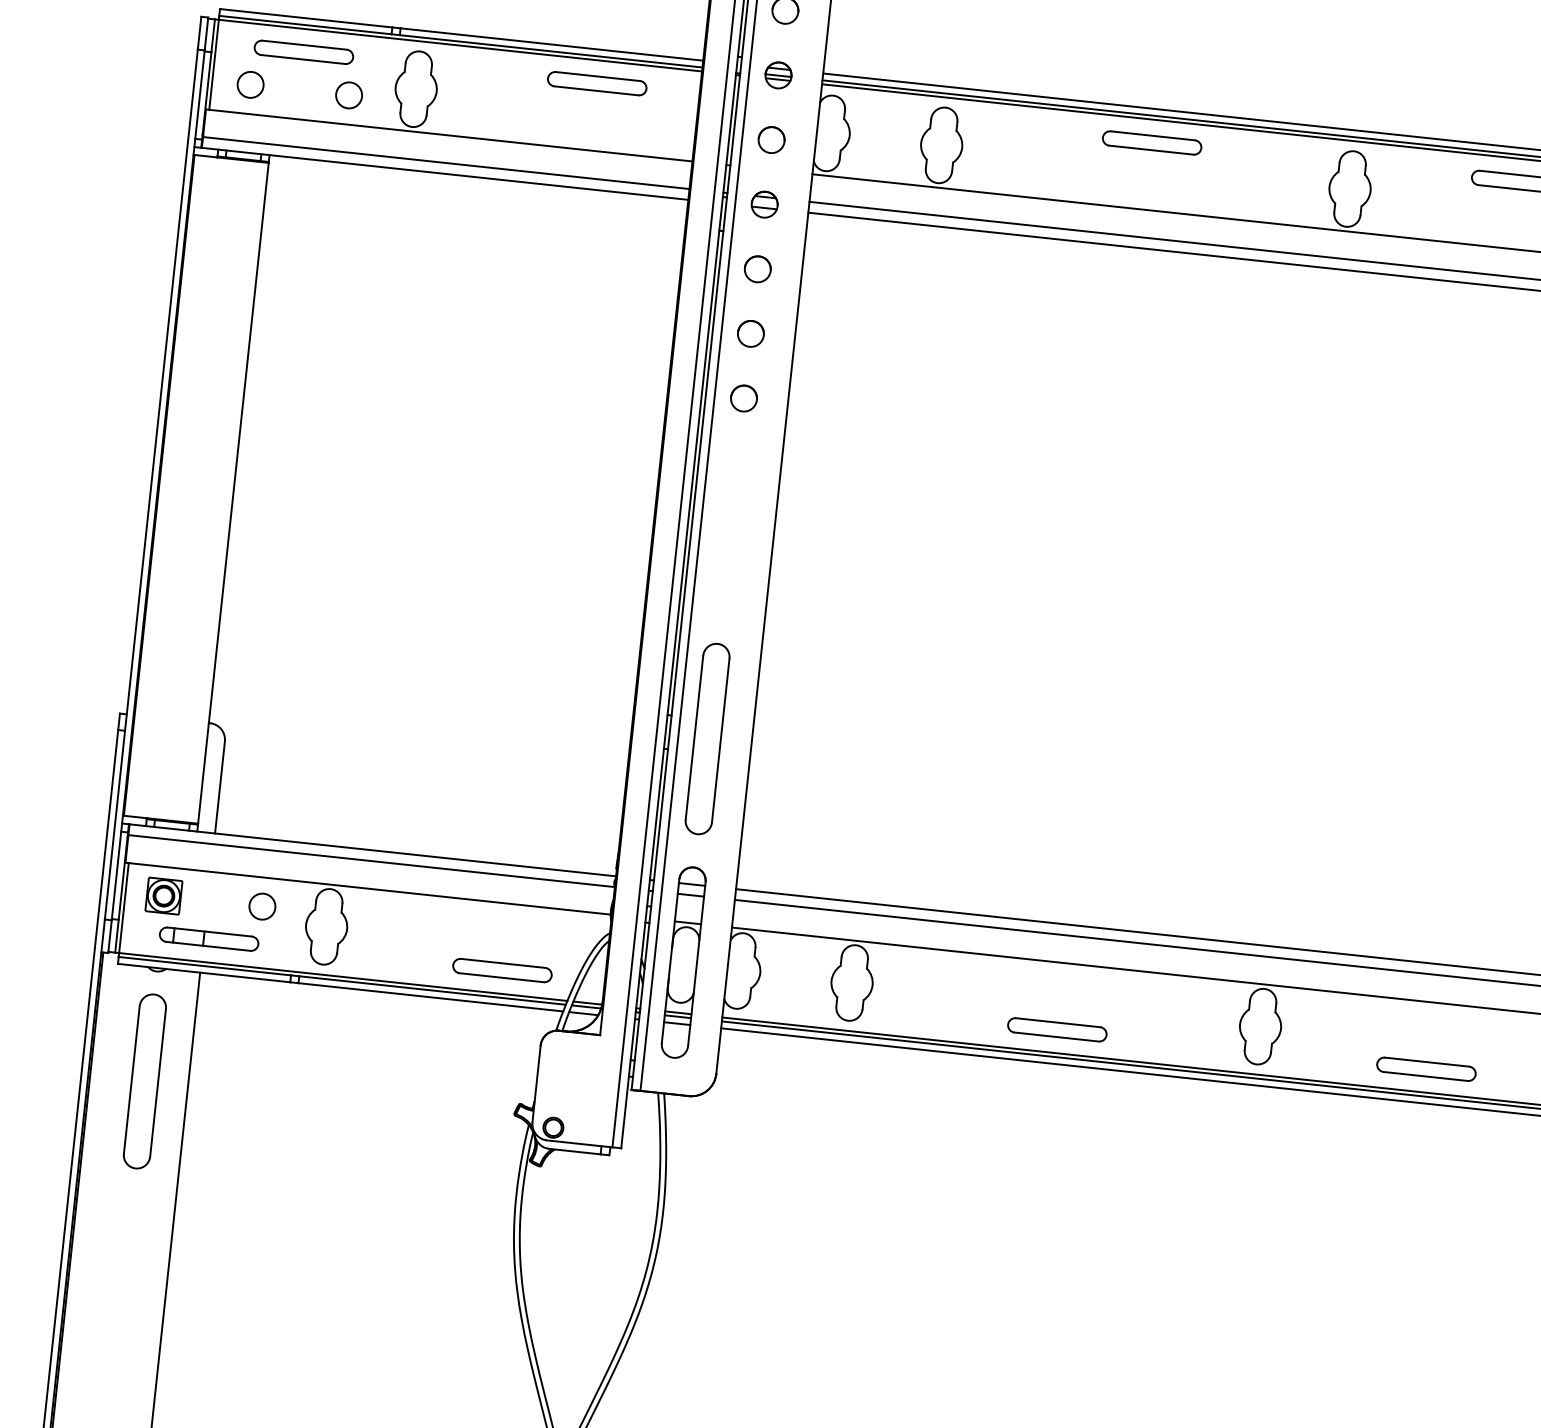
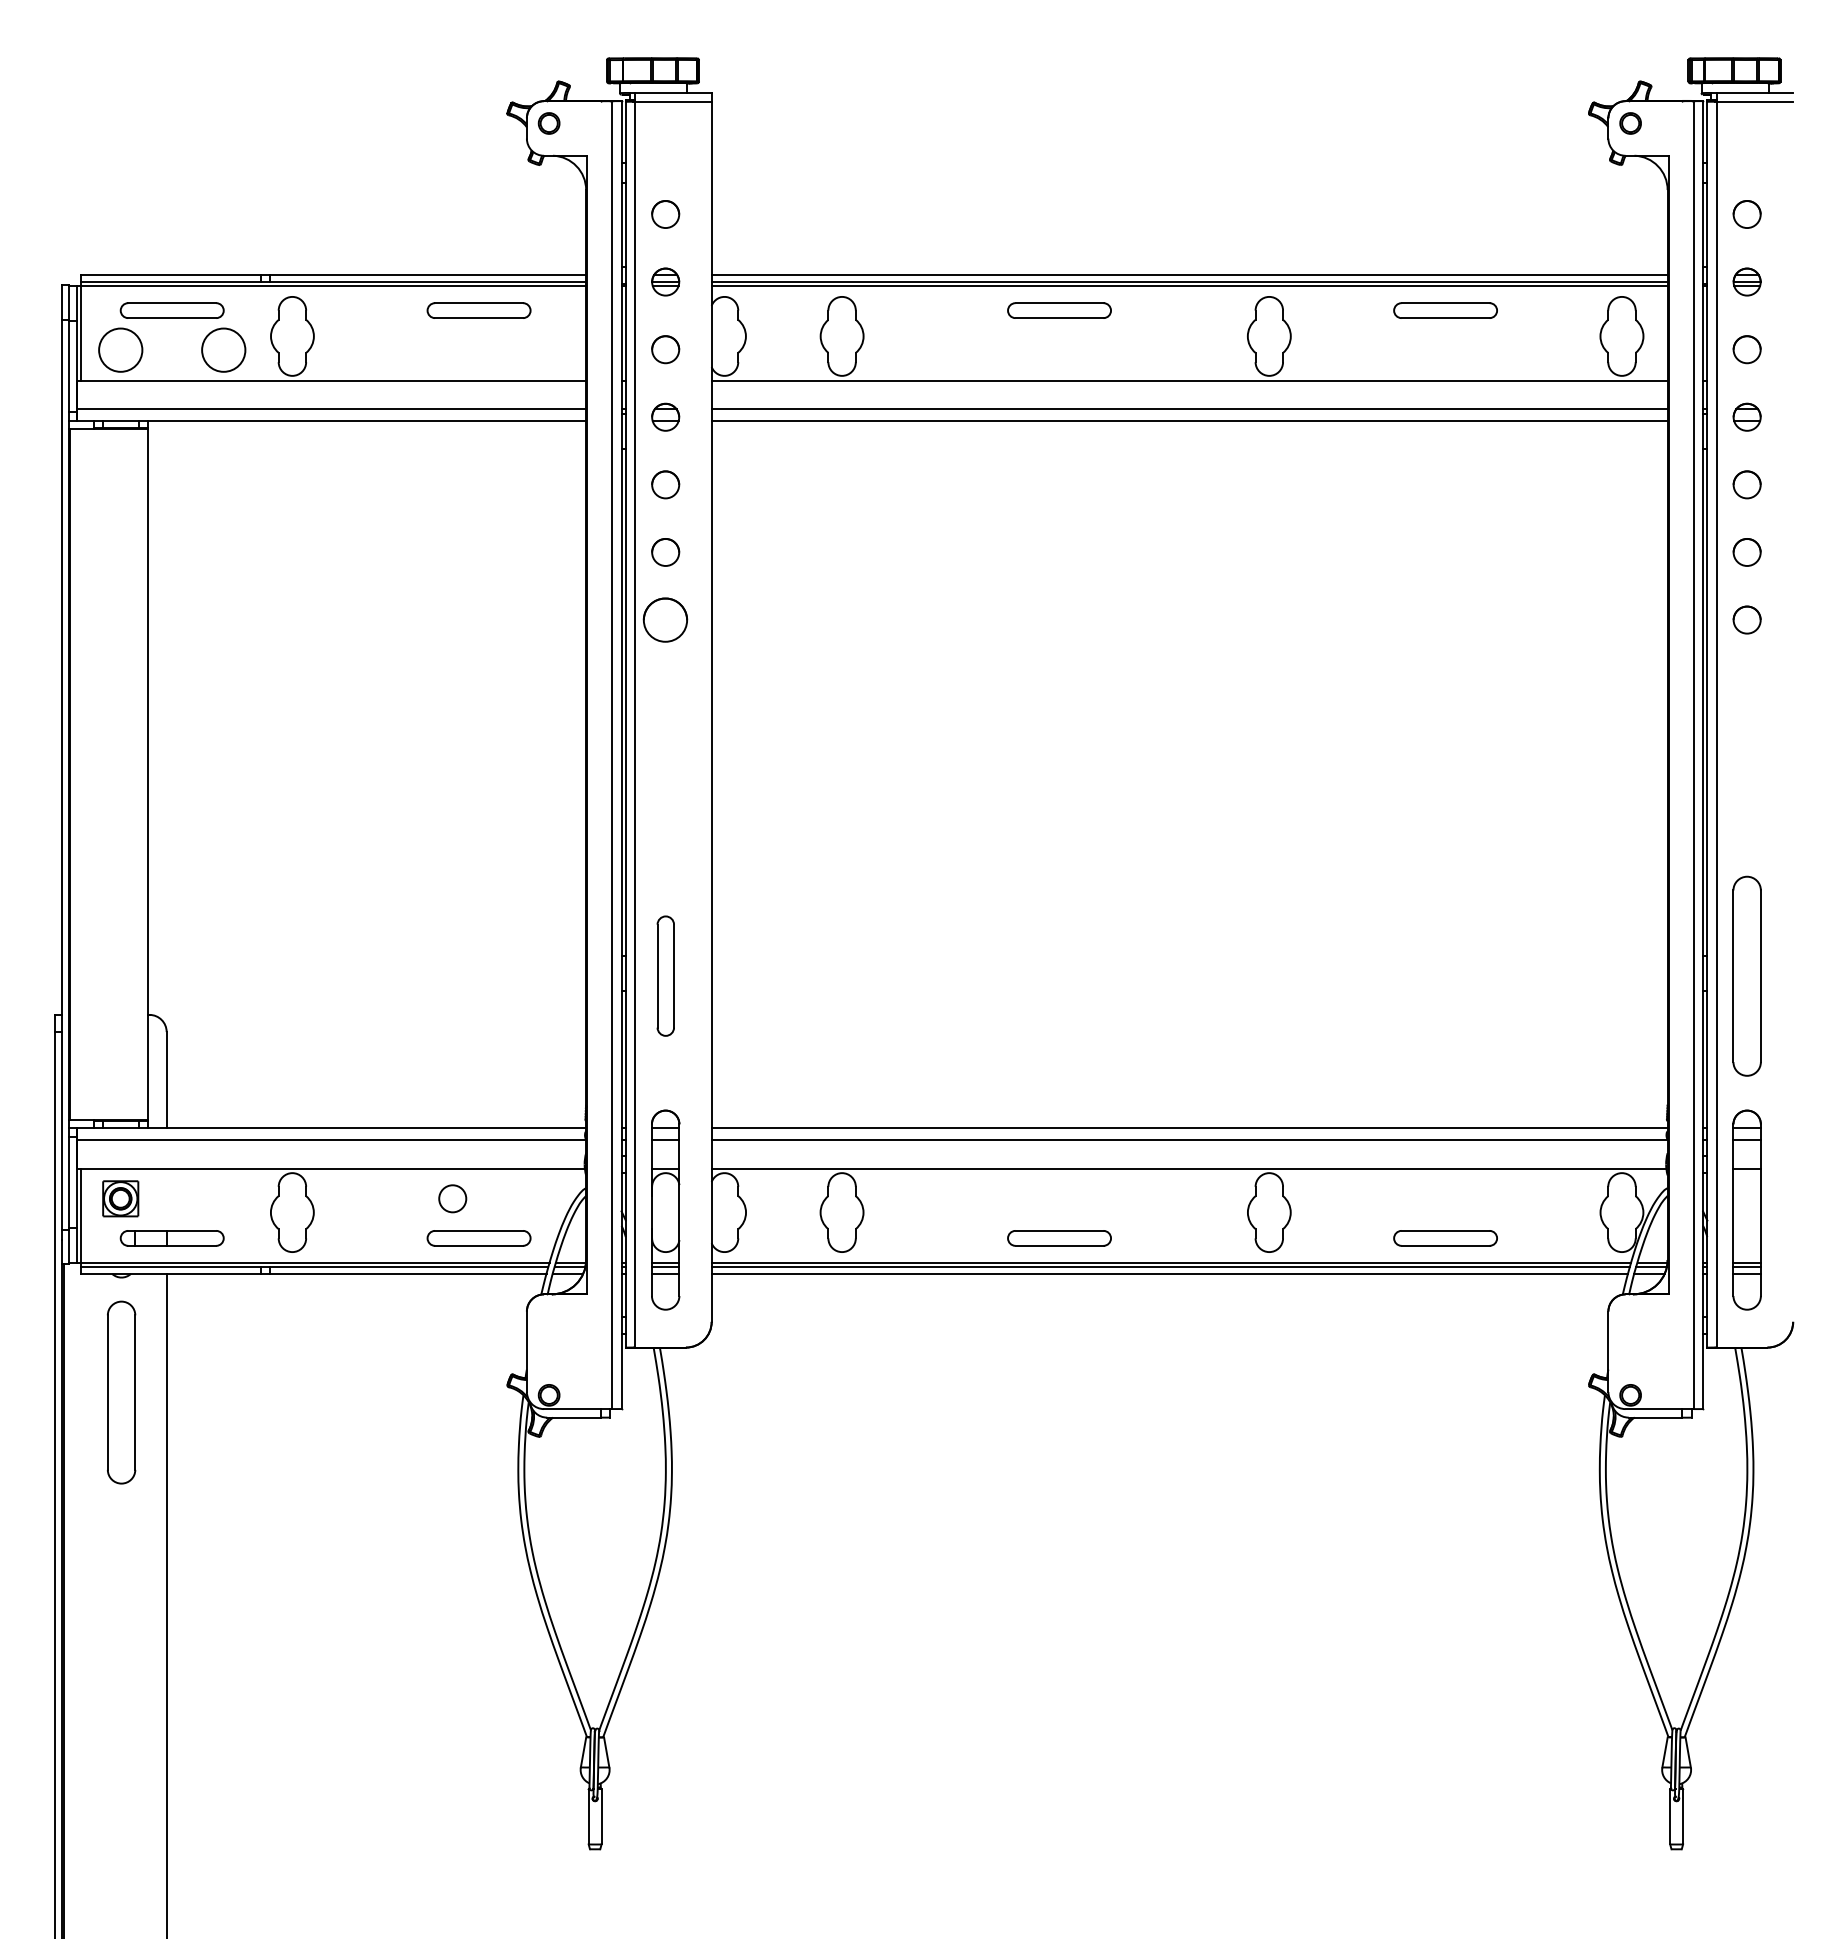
circle: (250, 84) -> (120, 349), size x1.6
circle: (348, 94) -> (223, 349), size x1.6
circle: (743, 397) -> (665, 619), size x1.6
part: (707, 738) -> (665, 975), size x0.6
circle: (262, 906) -> (452, 1198), moved

